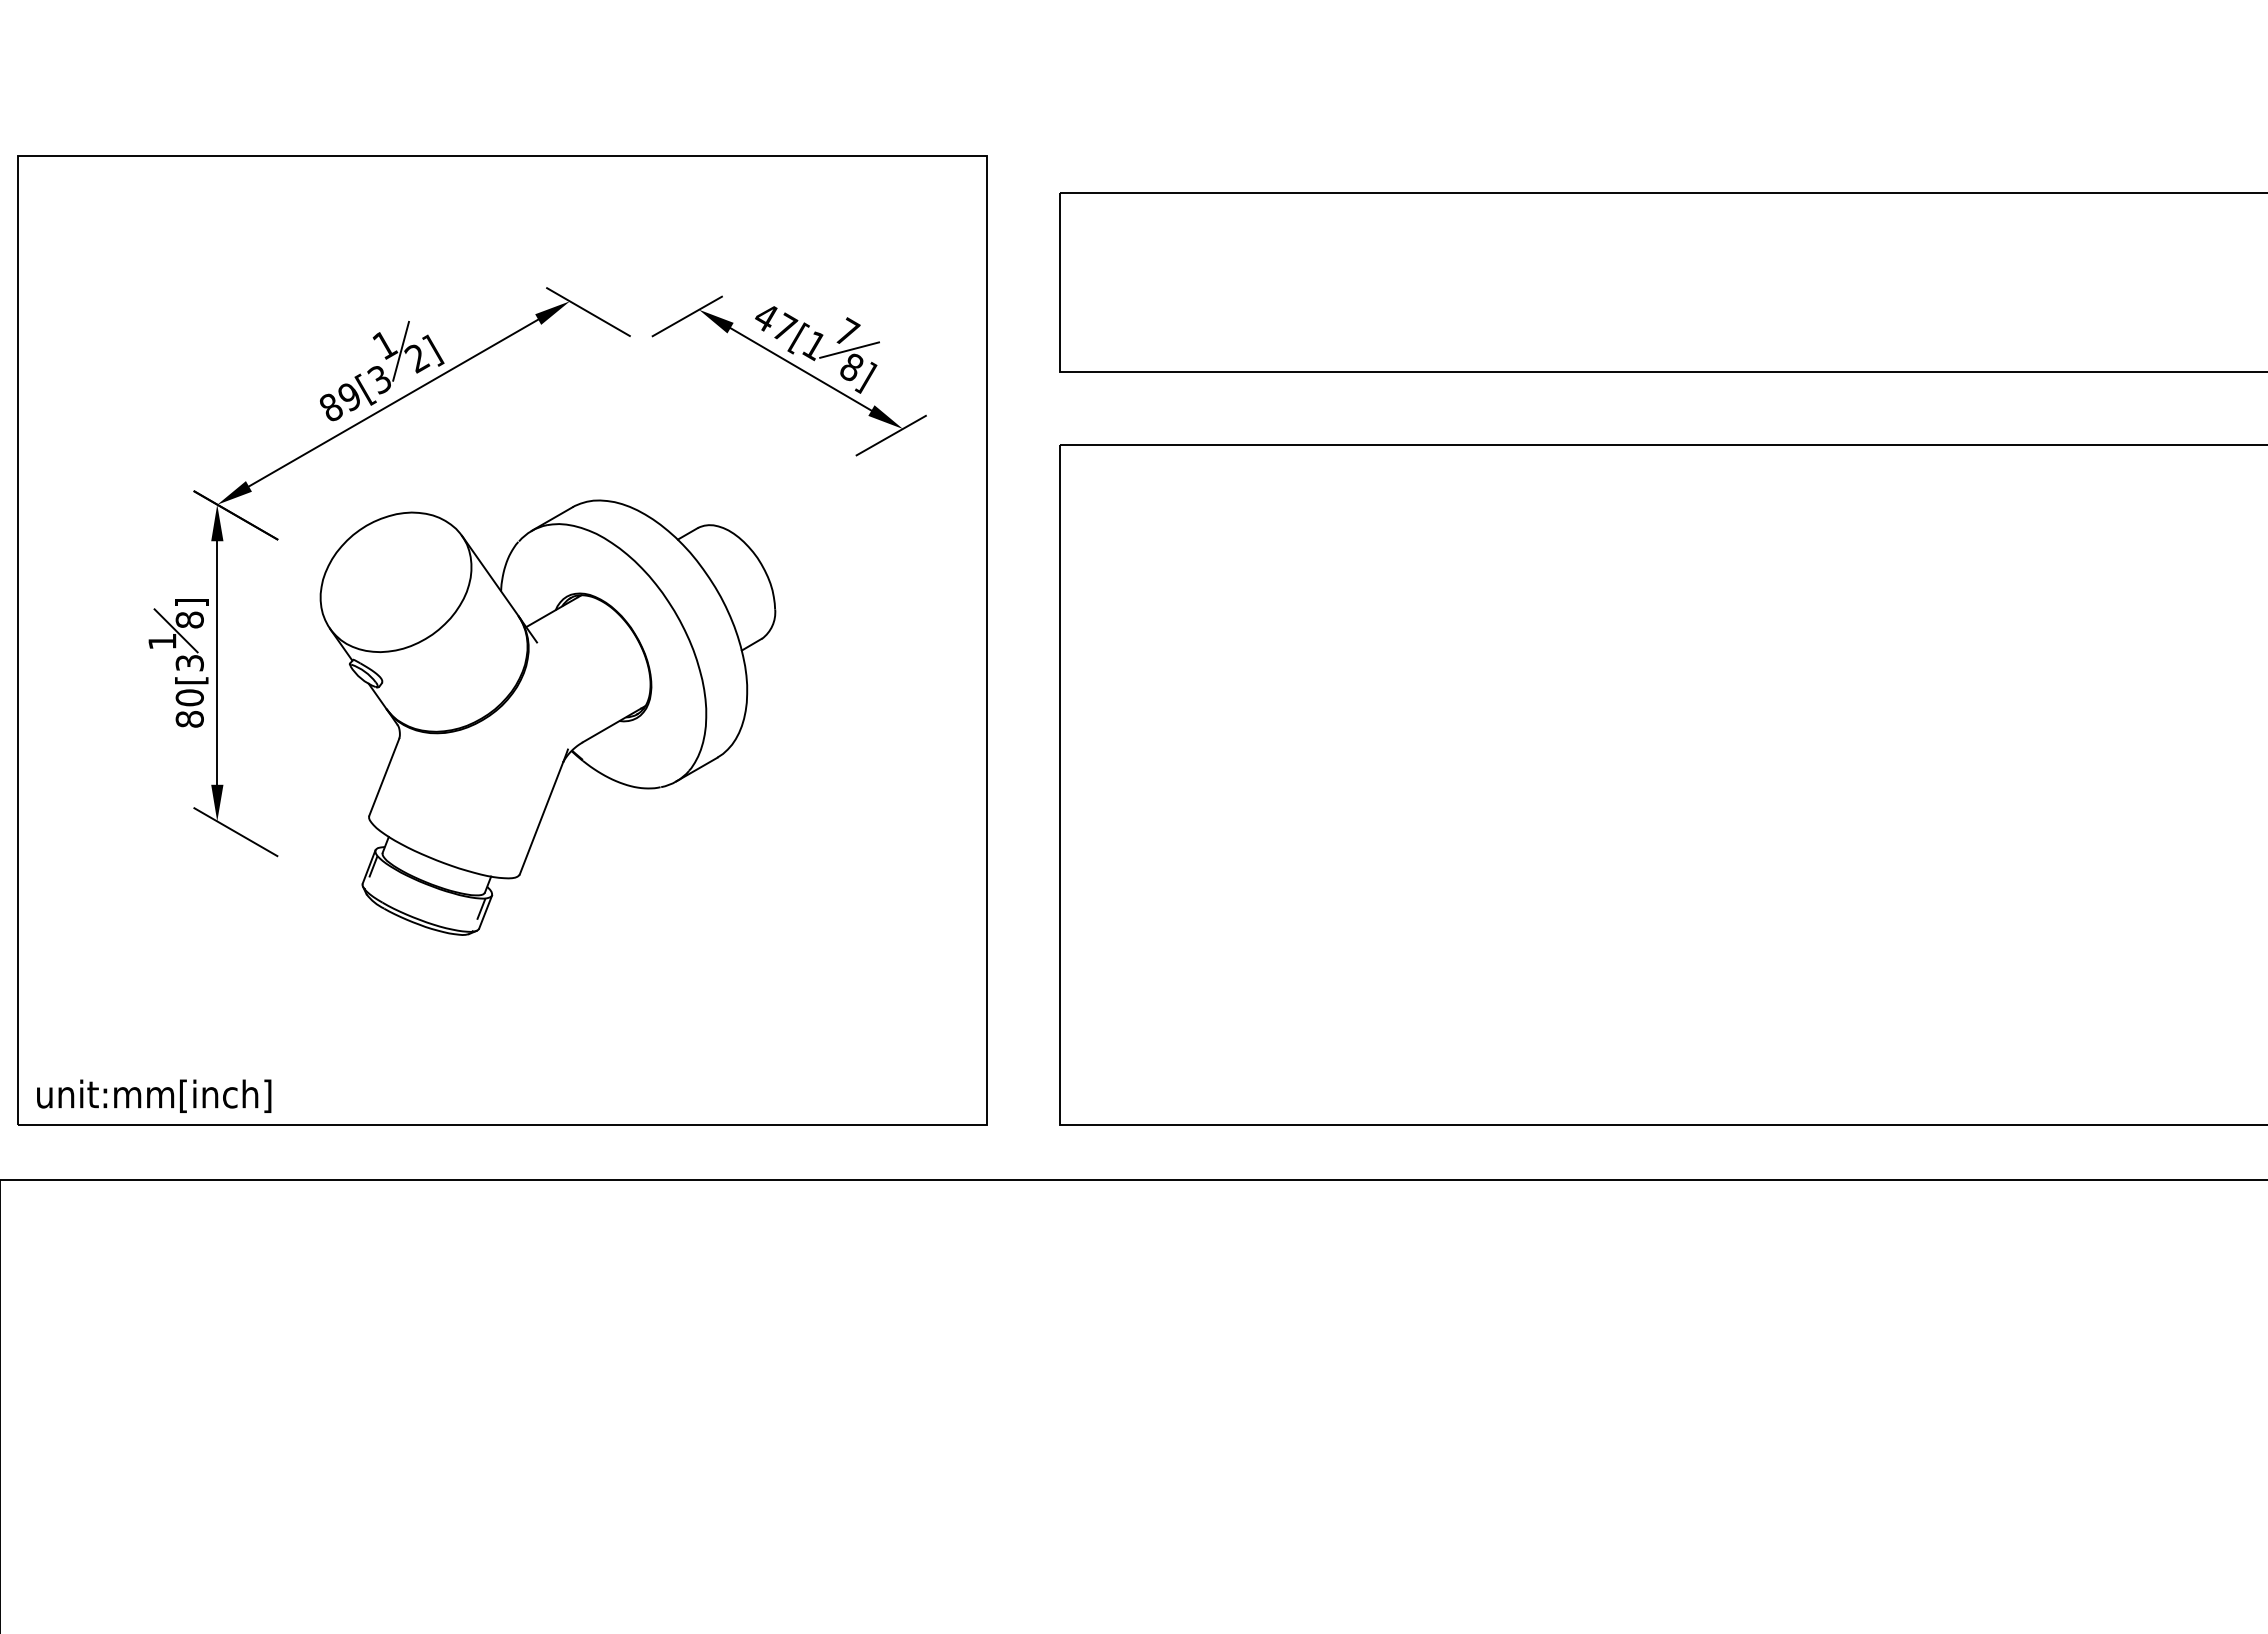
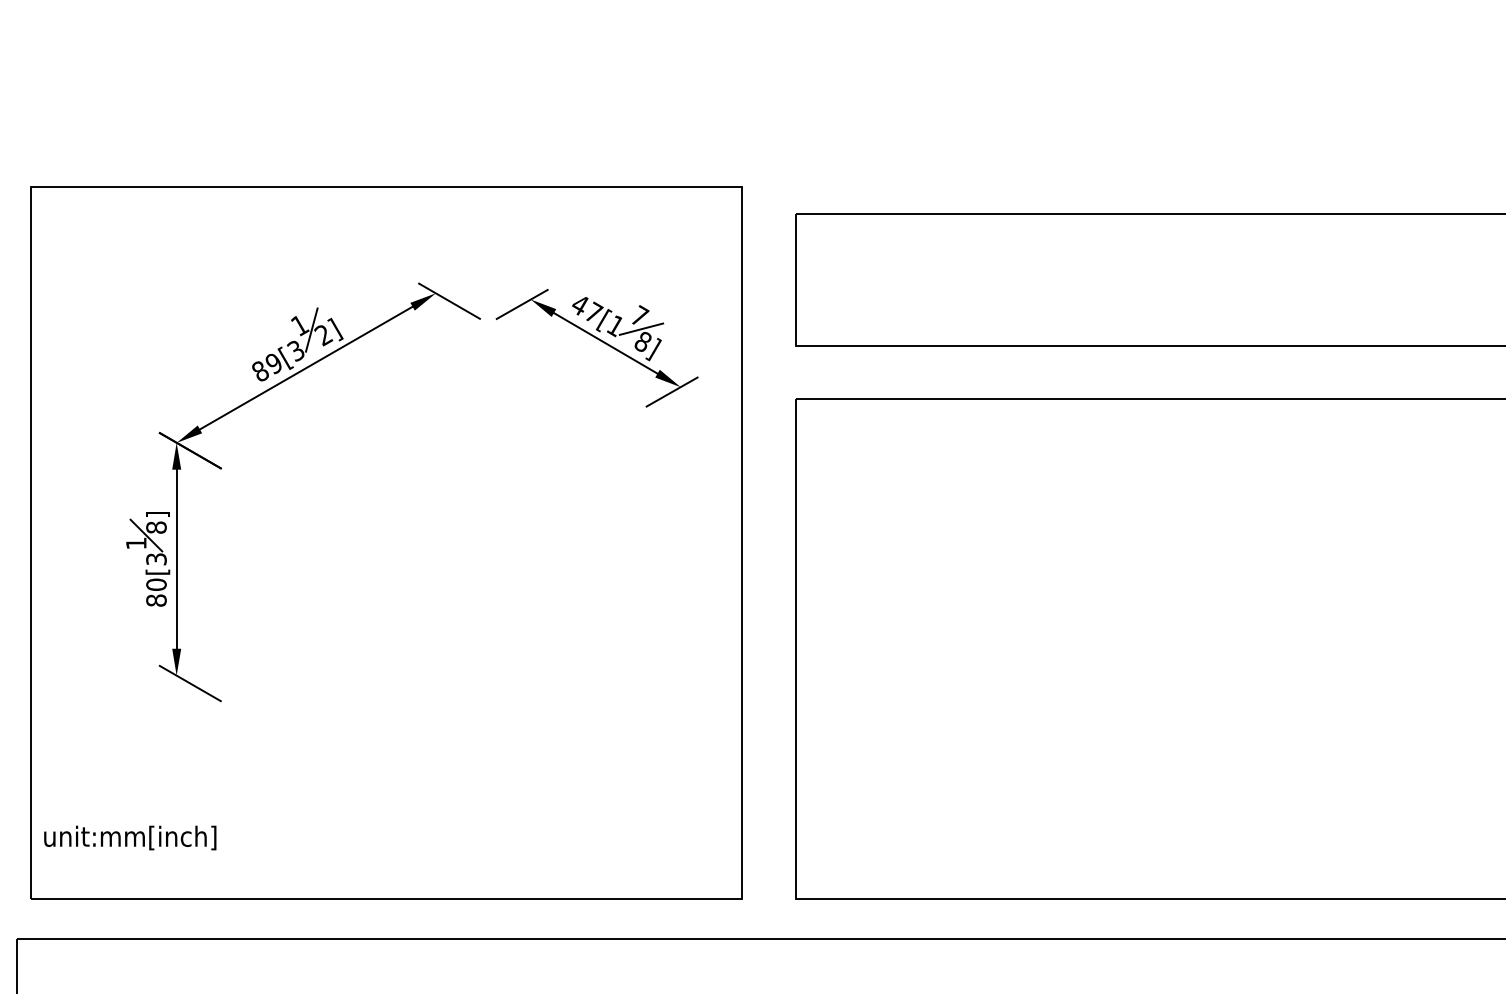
part: (547, 717) -> (419, 599), removed
text: (154, 1095) -> (130, 837), moved

